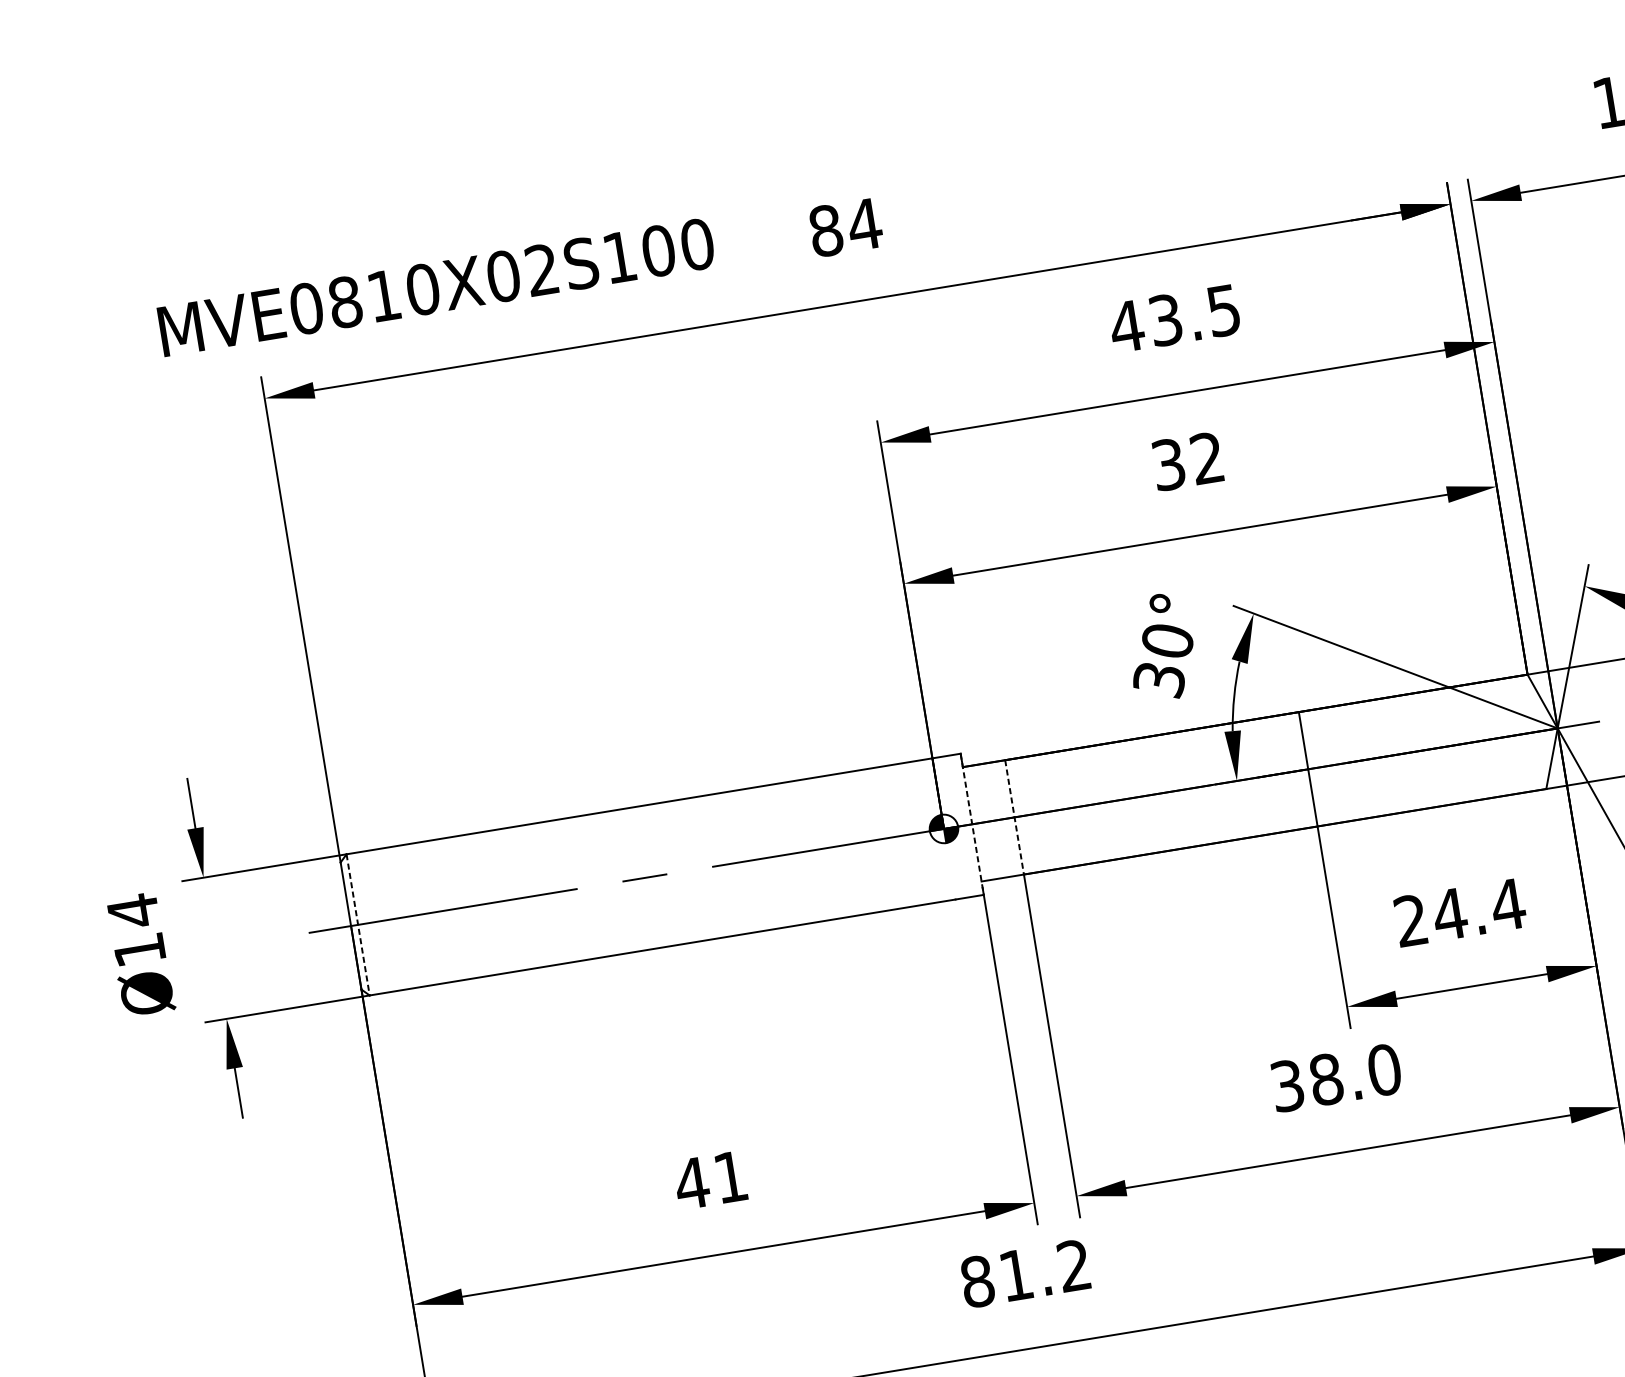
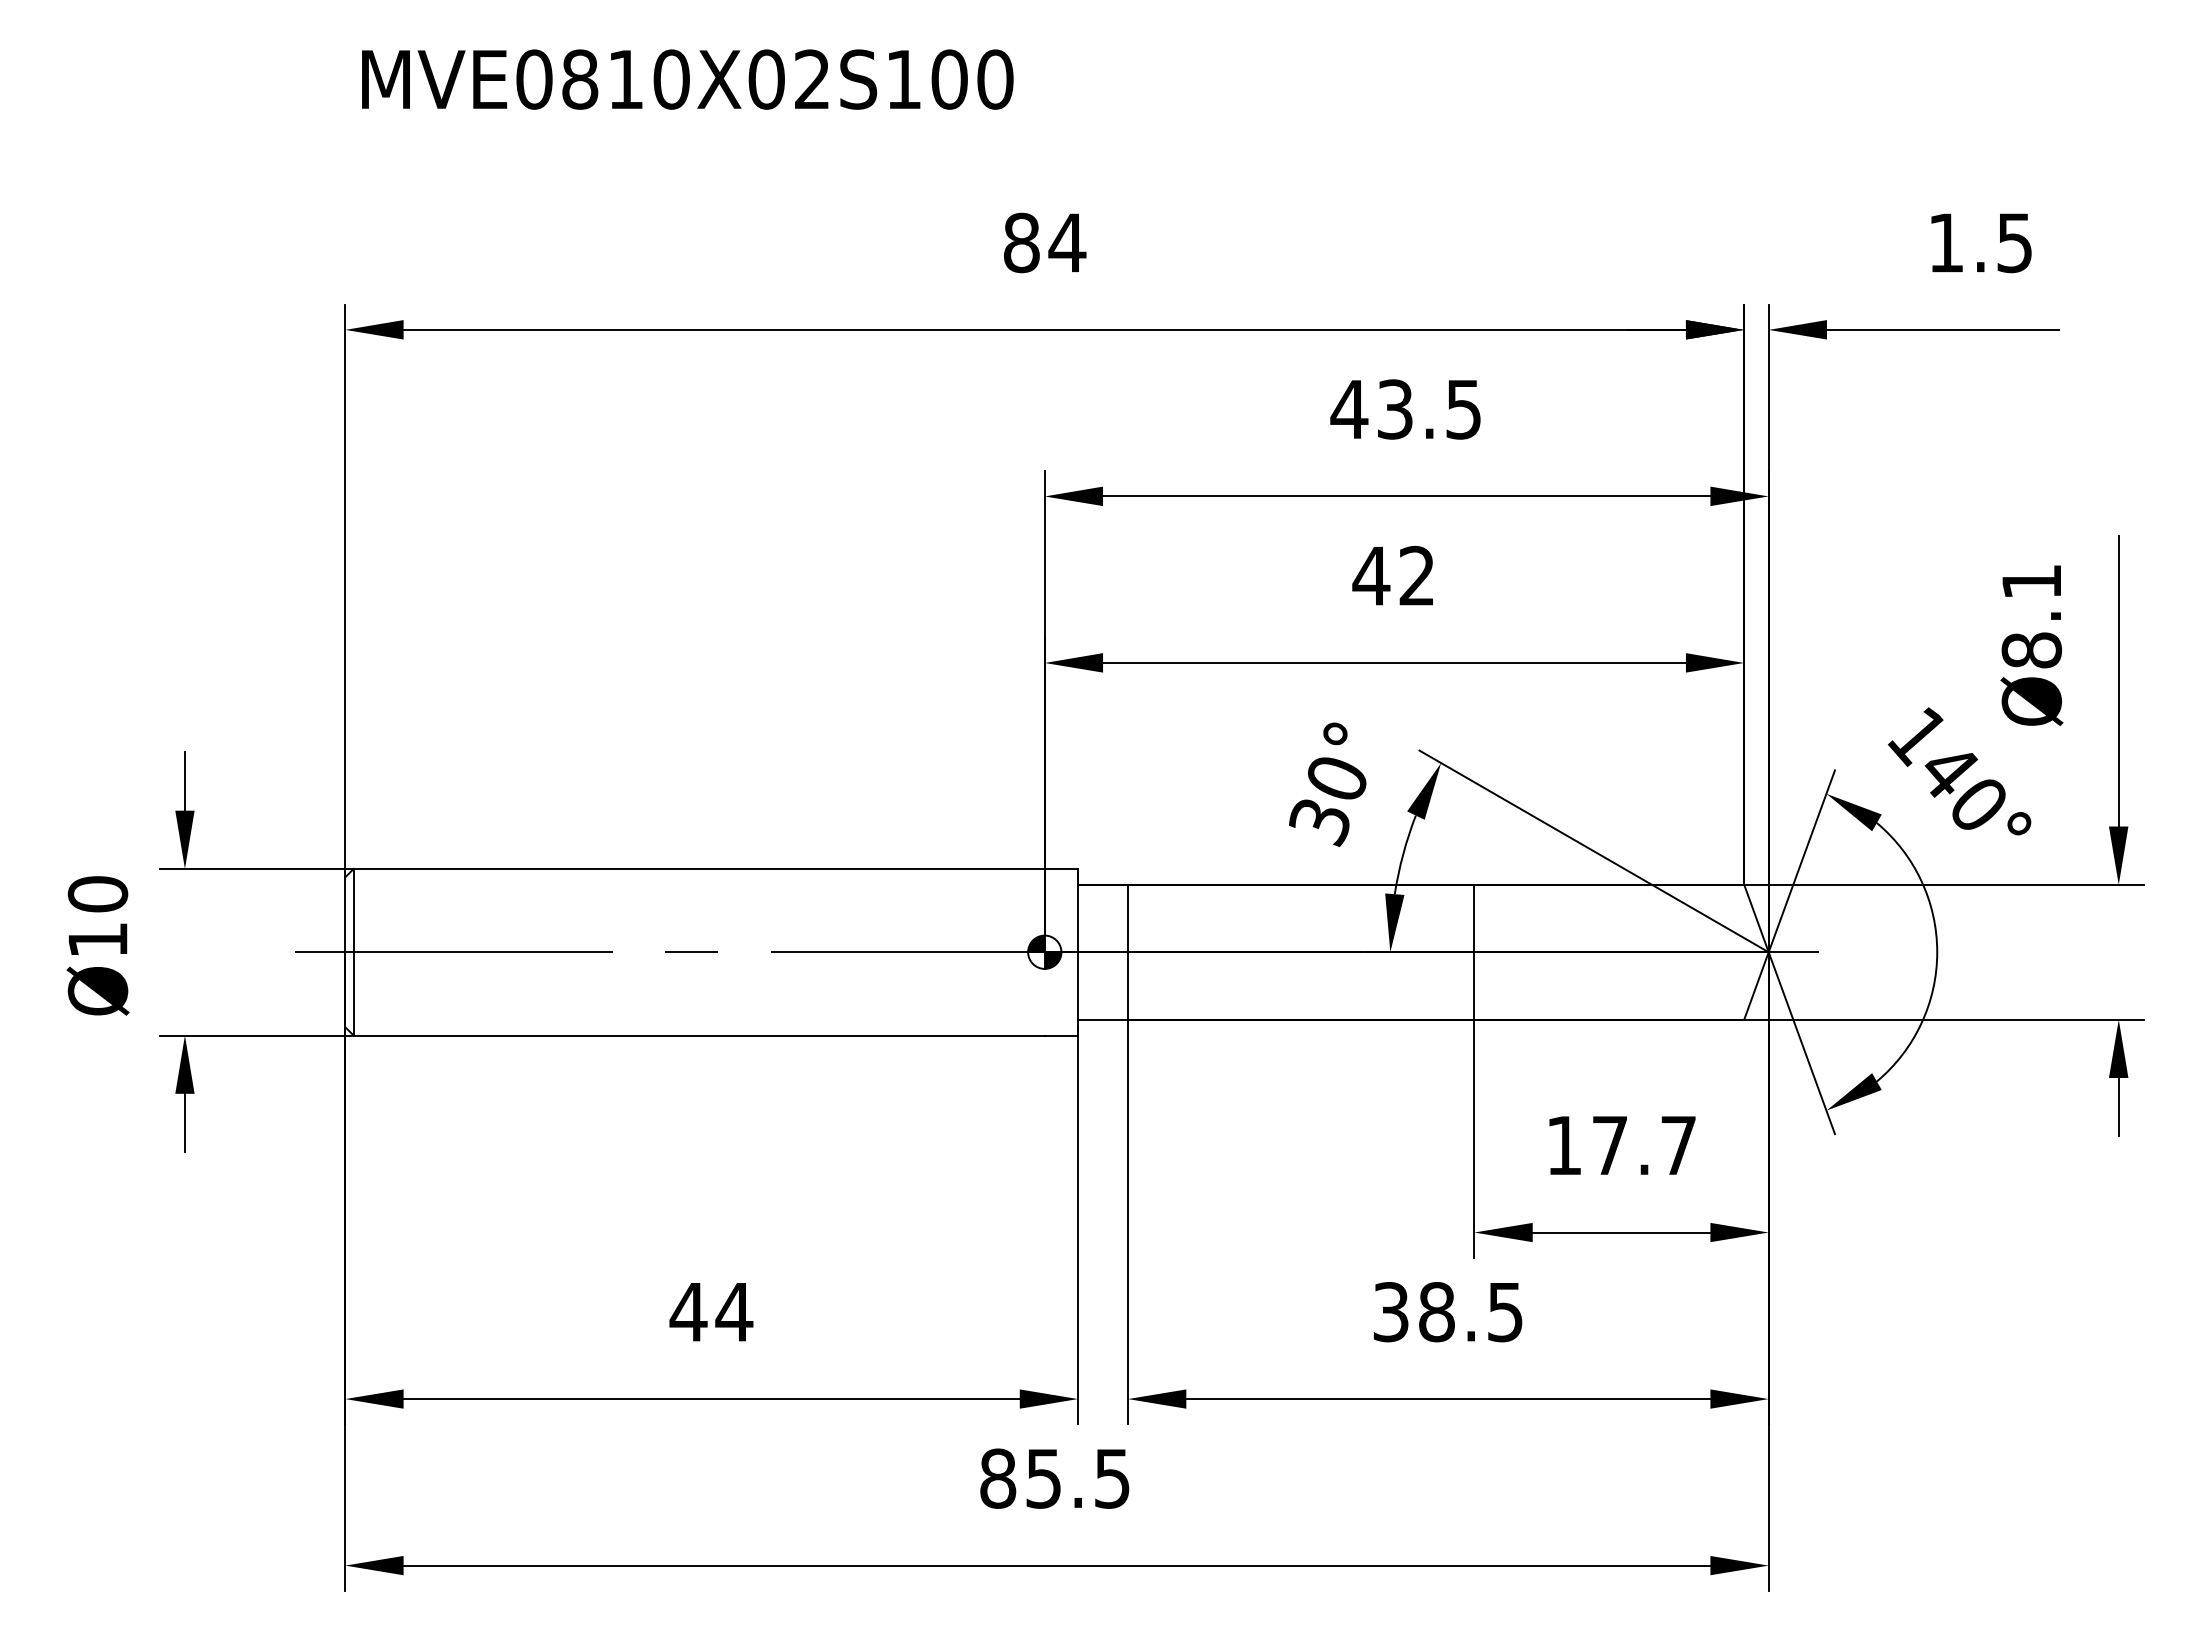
text: (436, 287) -> (687, 79), moved
text: (1168, 464) -> (1371, 575), 32 -> 42
line: (1015, 817) -> (1128, 952), dashed -> solid
line: (972, 824) -> (1078, 952), dashed -> solid
text: (132, 911) -> (97, 894), Ø14 -> Ø10
text: (1459, 911) -> (1621, 1144), 24.4 -> 17.7
line: (358, 925) -> (353, 952), dashed -> solid
text: (1384, 1070) -> (1505, 1312), 38.0 -> 38.5
text: (730, 1177) -> (734, 1312), 41 -> 44
text: (1044, 1270) -> (1077, 1478), 81.2 -> 85.5

